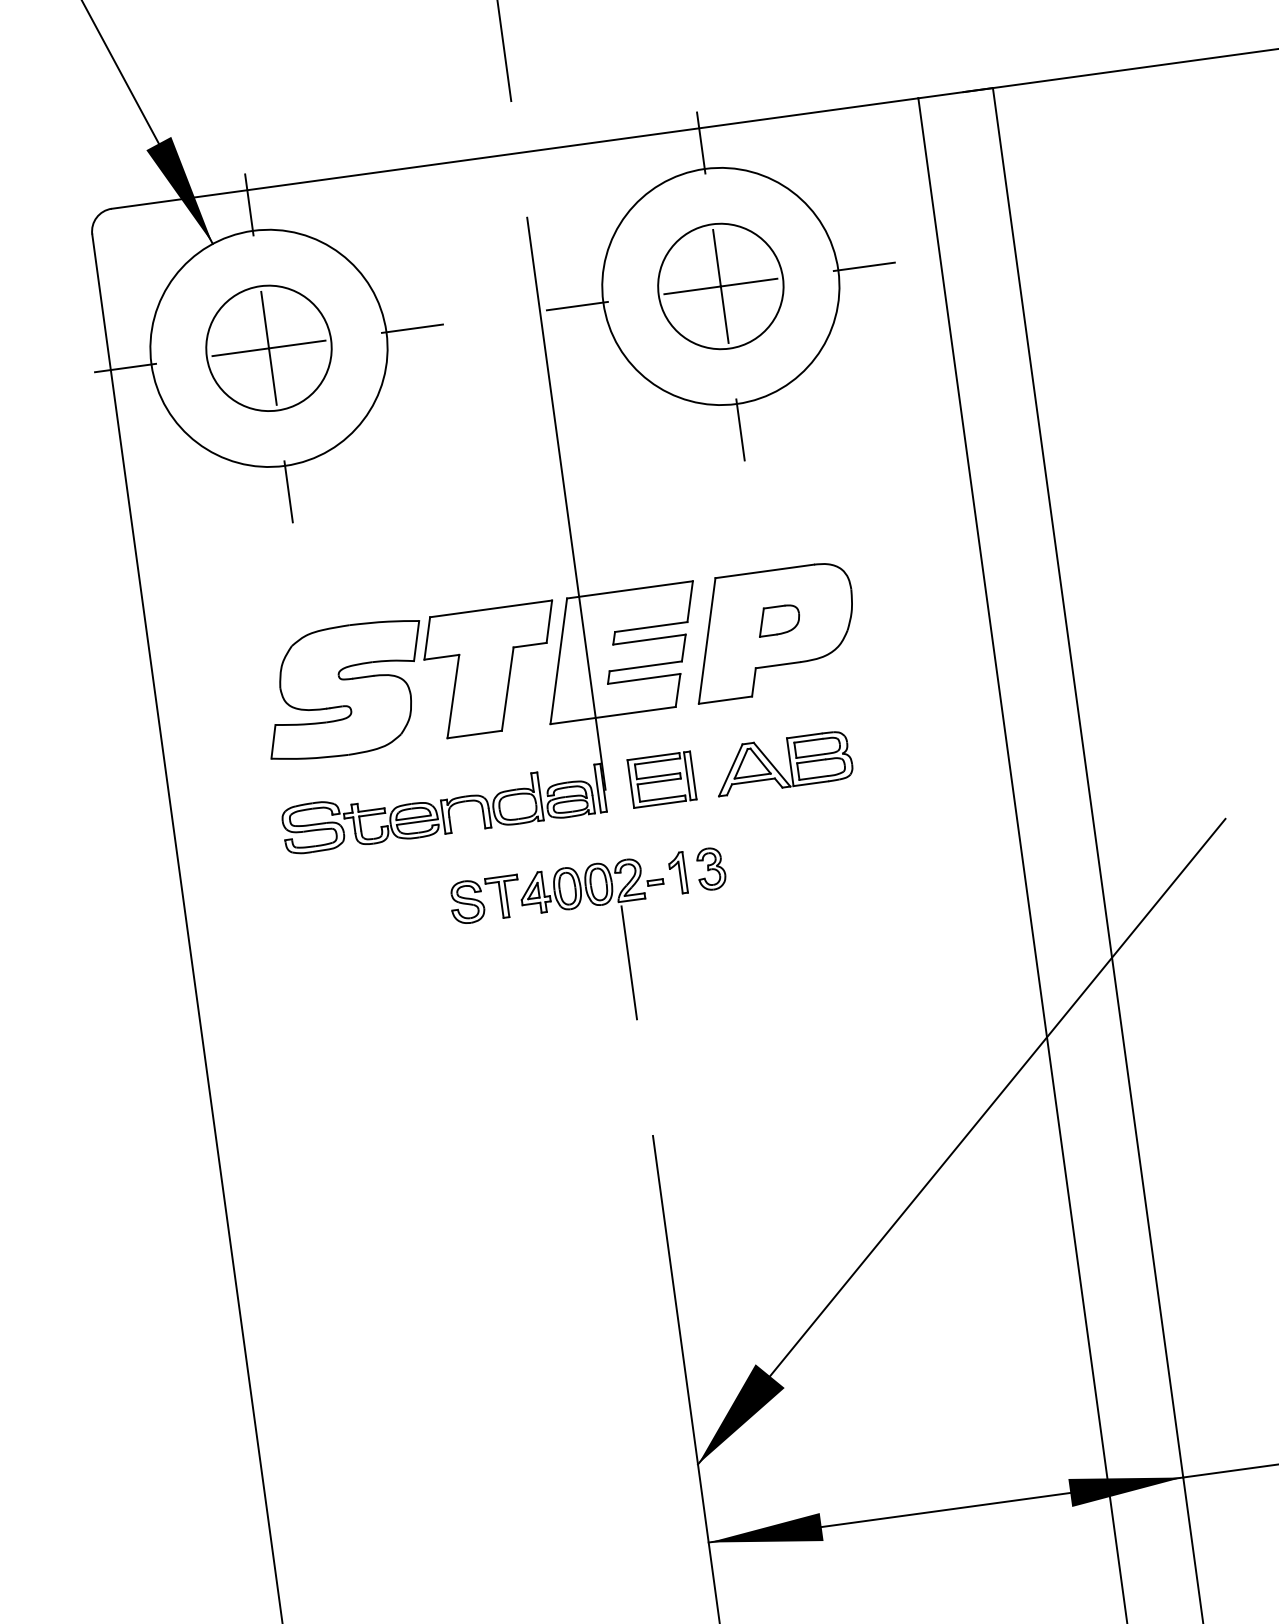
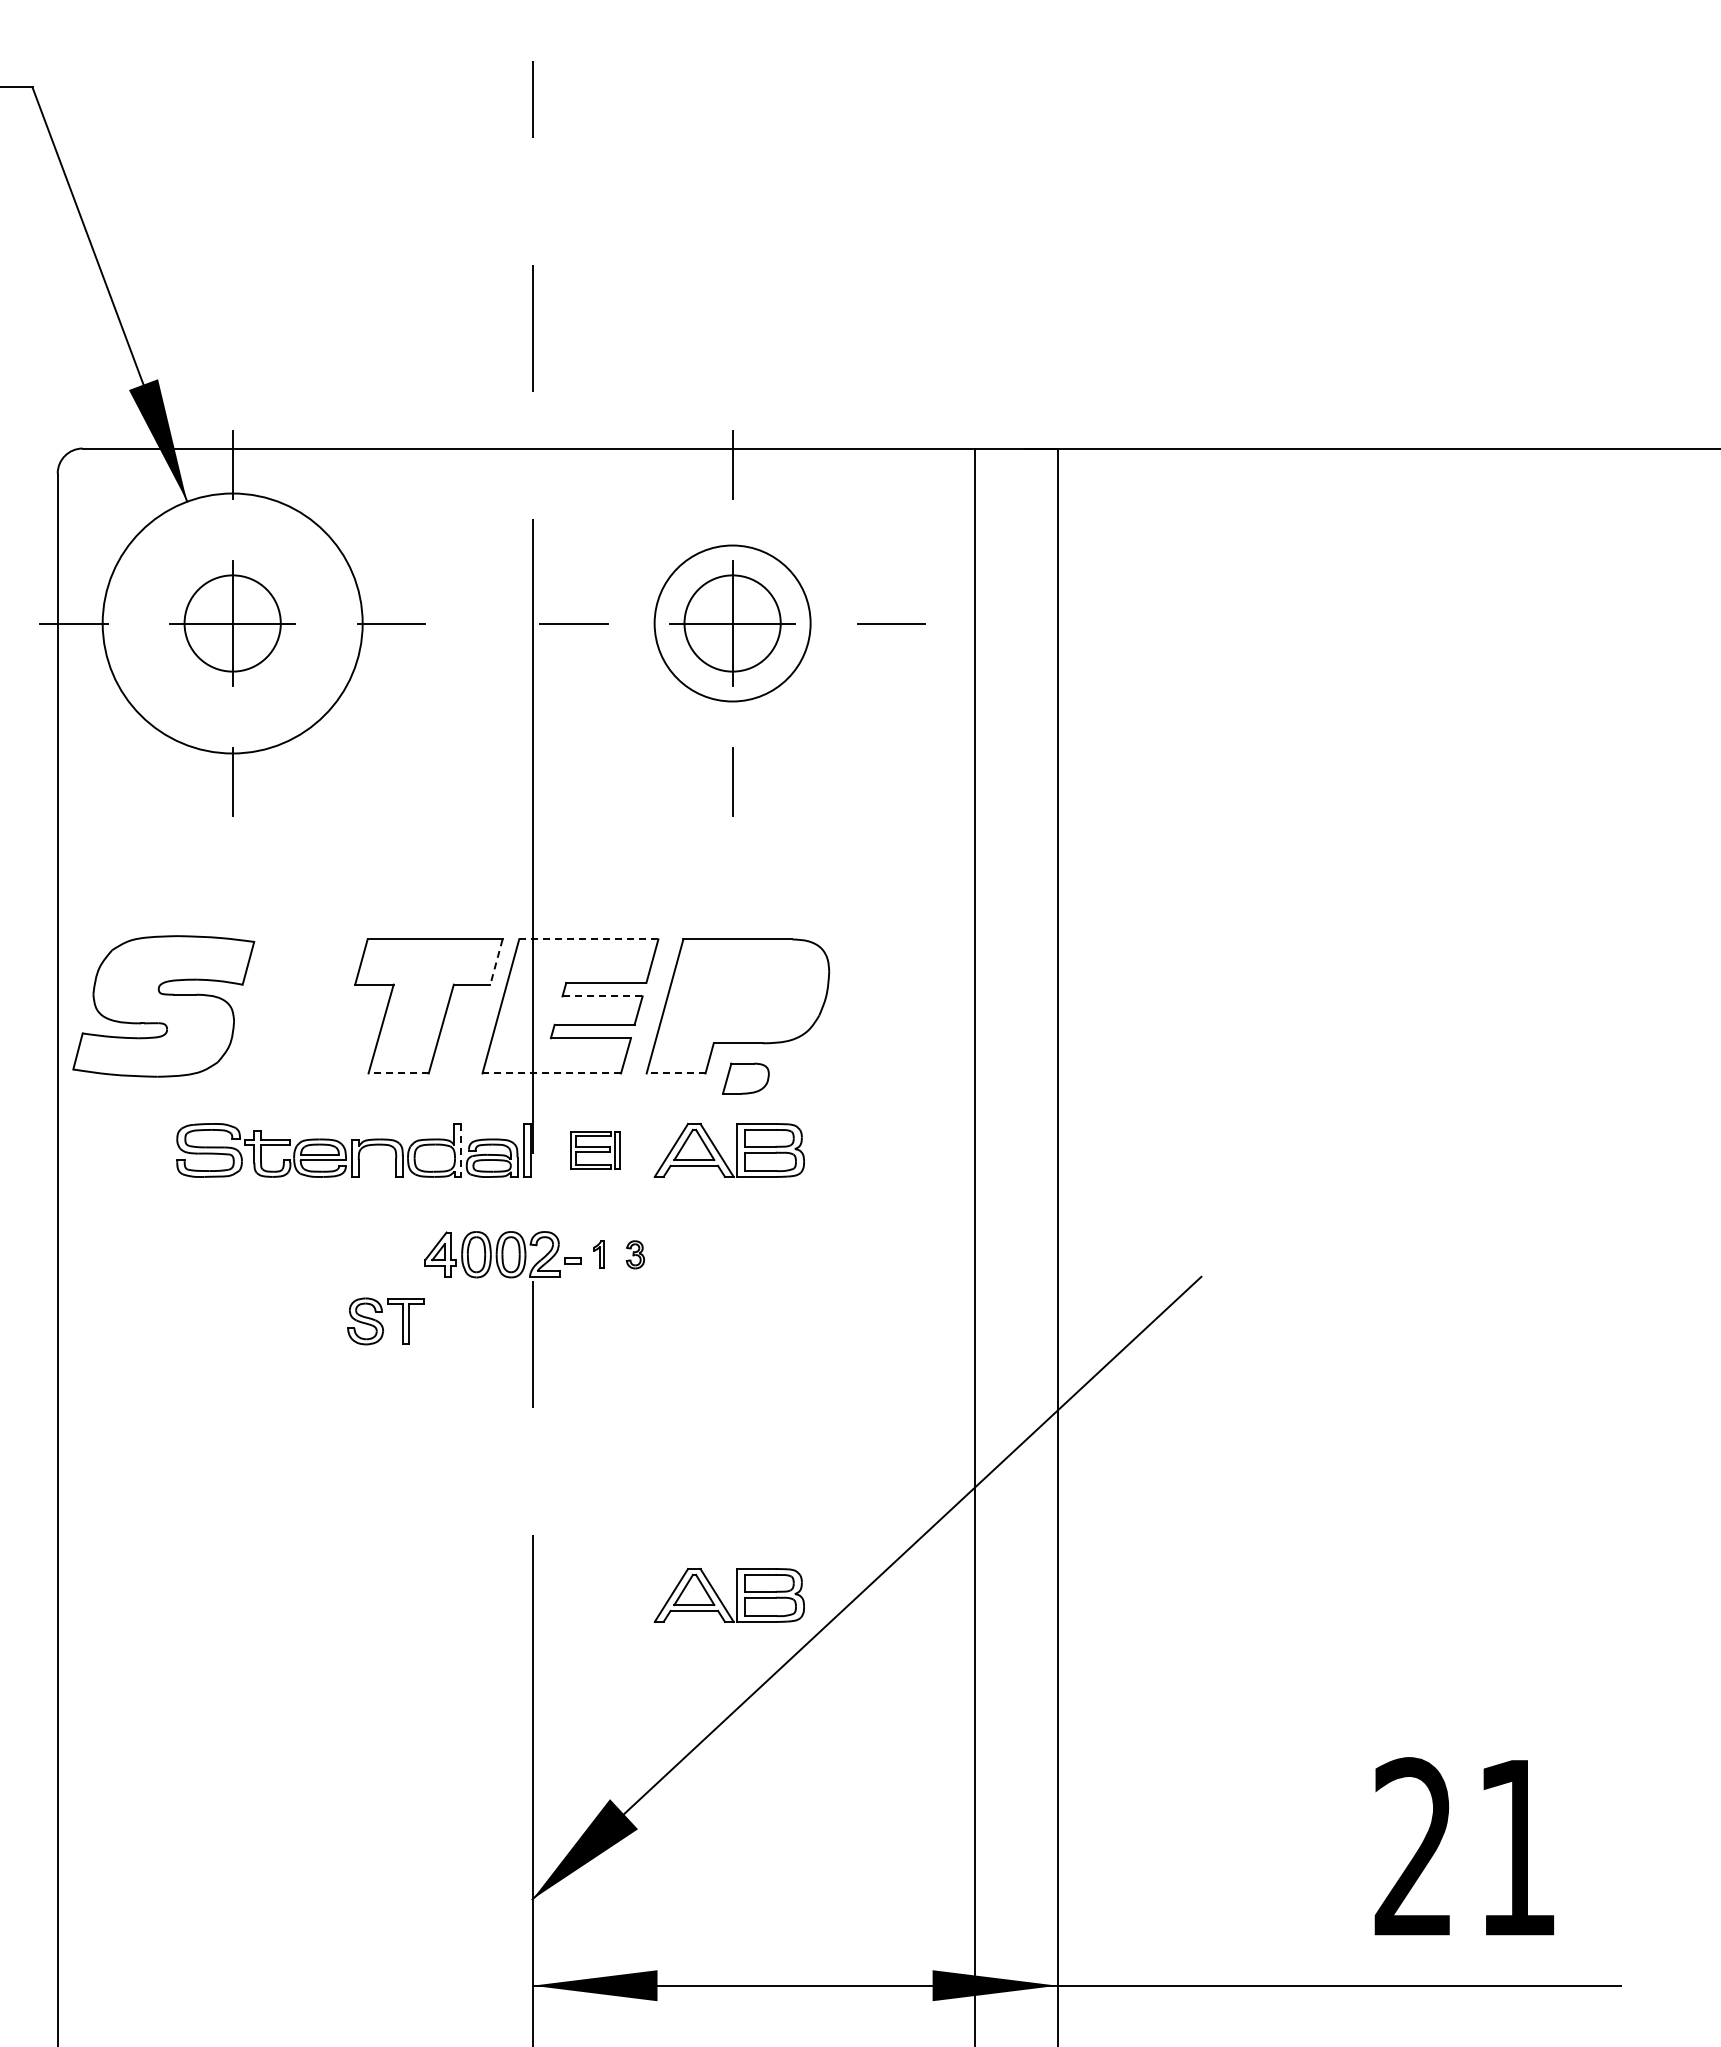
circle: (720, 286) -> (732, 623), size x0.6
circle: (720, 286) -> (732, 623), size x0.7
circle: (268, 348) -> (232, 623), size x0.7
line: (629, 589) -> (588, 939), solid -> dashed
part: (778, 620) -> (745, 1078), moved
line: (549, 622) -> (496, 962), solid -> dashed
line: (650, 639) -> (603, 996), solid -> dashed
part: (345, 690) -> (163, 1006), moved
line: (724, 700) -> (675, 1073), solid -> dashed
line: (612, 715) -> (551, 1073), solid -> dashed
line: (474, 734) -> (398, 1073), solid -> dashed
part: (662, 779) -> (595, 1150), size x0.7
line: (540, 796) -> (460, 1150), solid -> dashed
part: (711, 868) -> (635, 1254), size x0.6
part: (677, 873) -> (598, 1254), size x0.6
part: (485, 899) -> (385, 1321), moved
part: (844, 1164) -> (736, 1595), added

